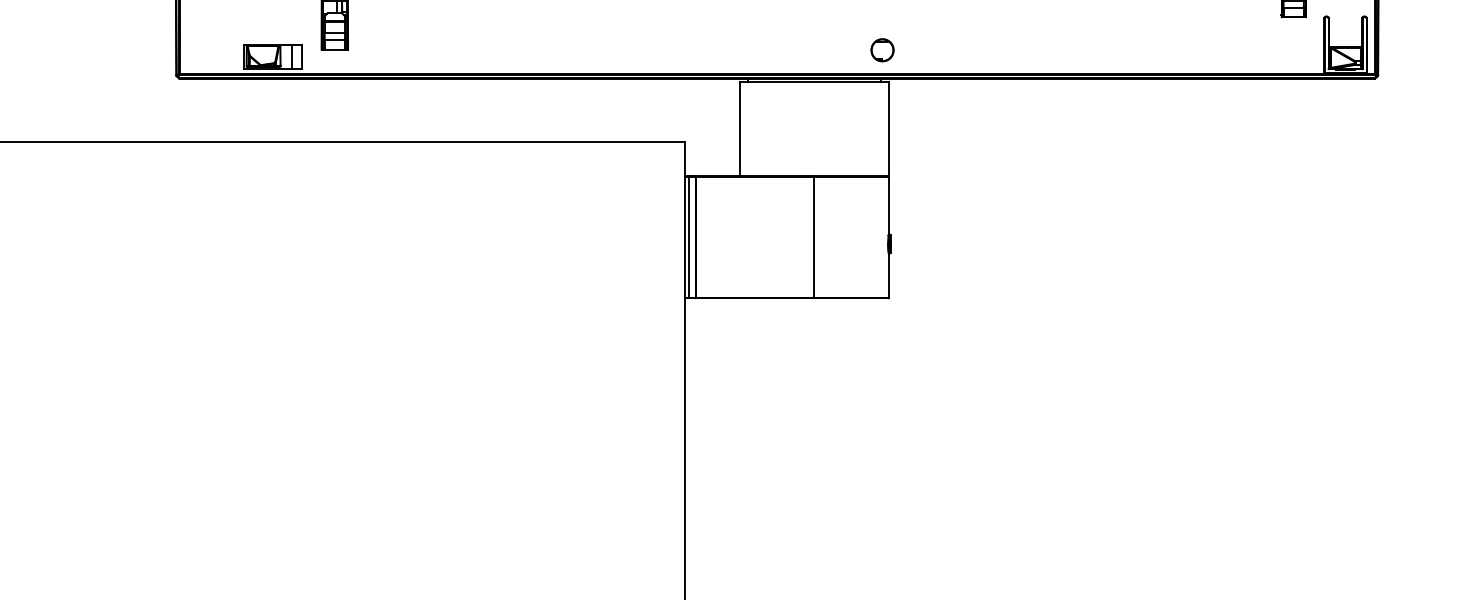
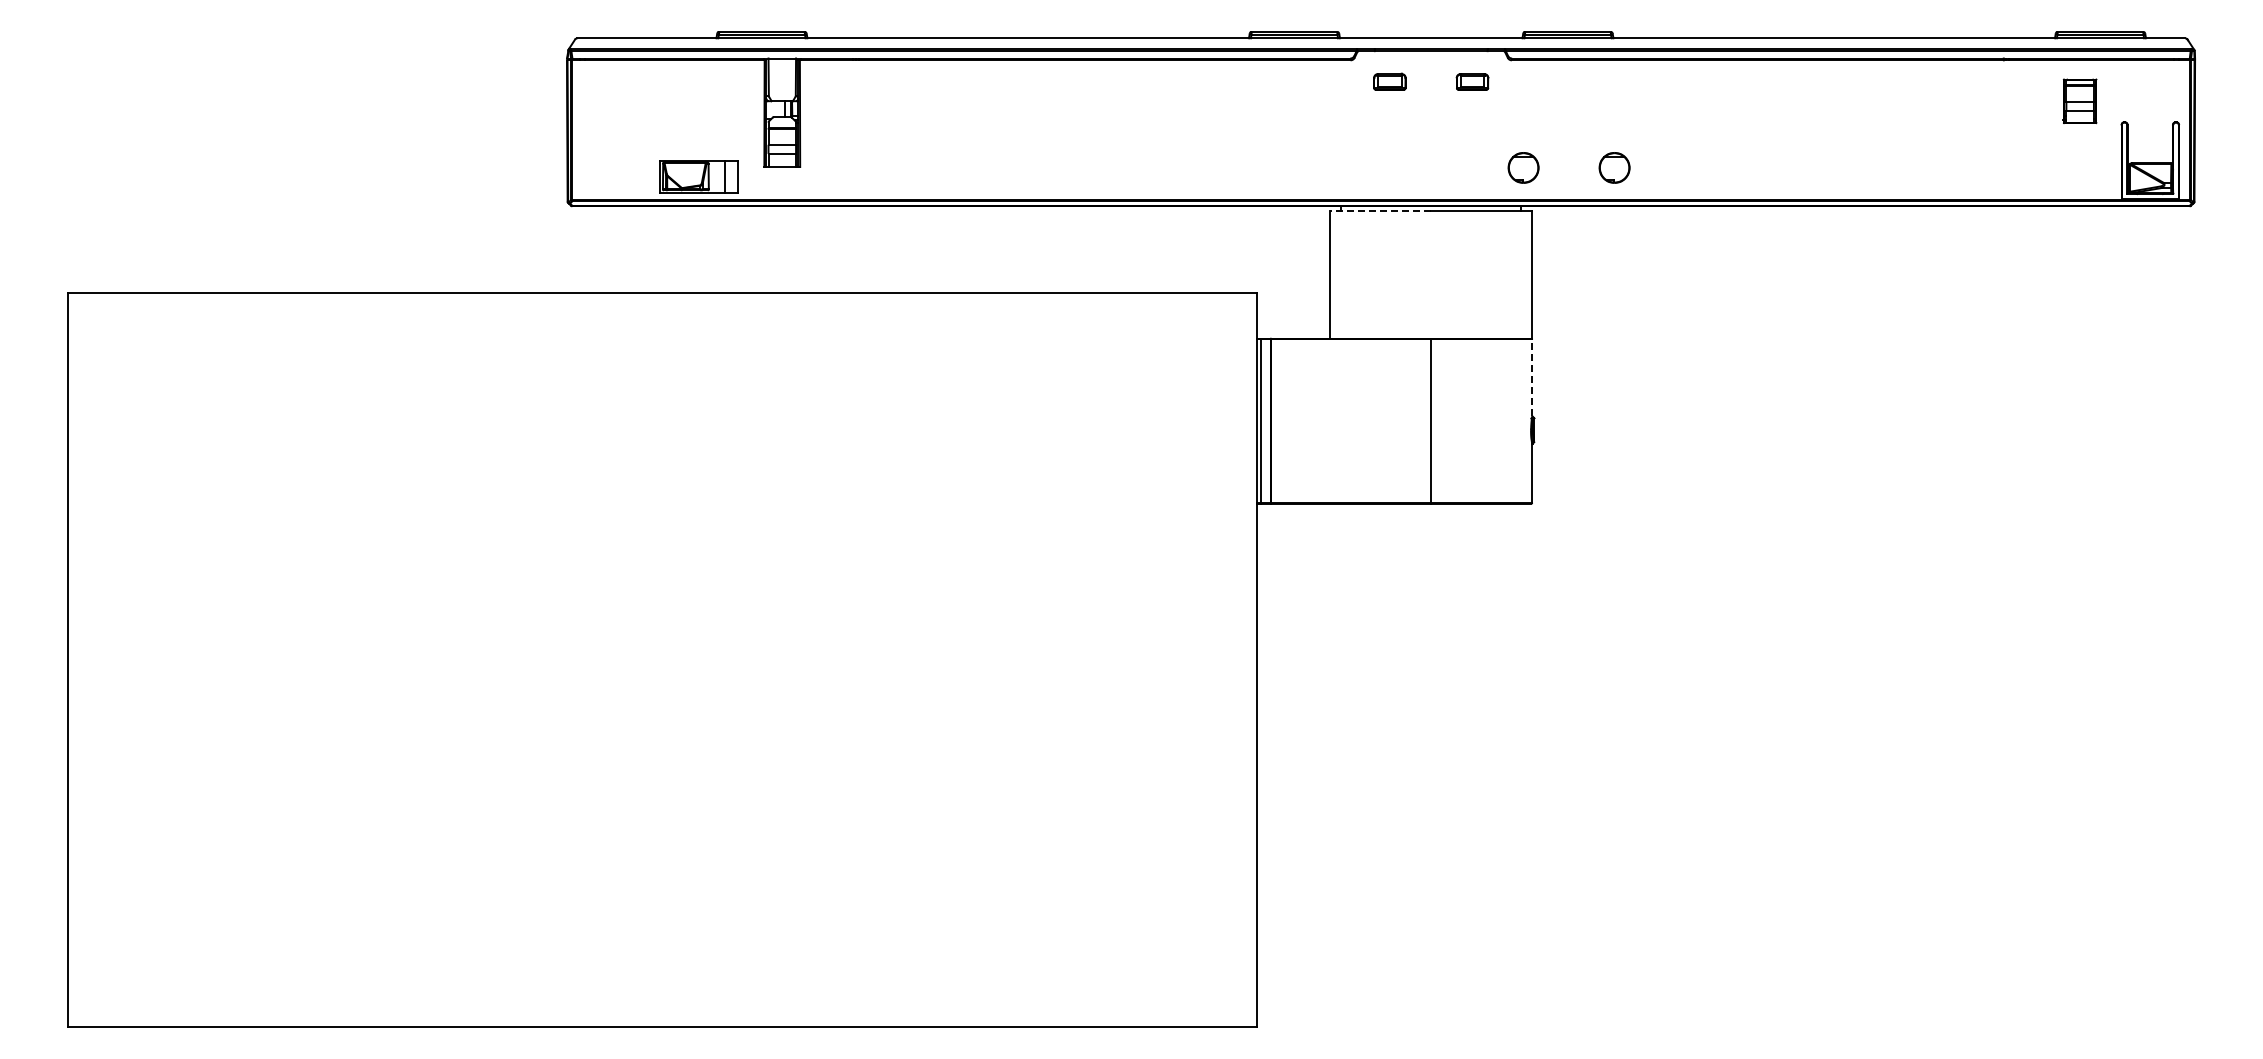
part: (949, 49) -> (1614, 167), added
line: (776, 81) -> (1380, 210), solid -> dashed
line: (889, 205) -> (1532, 377), solid -> dashed

